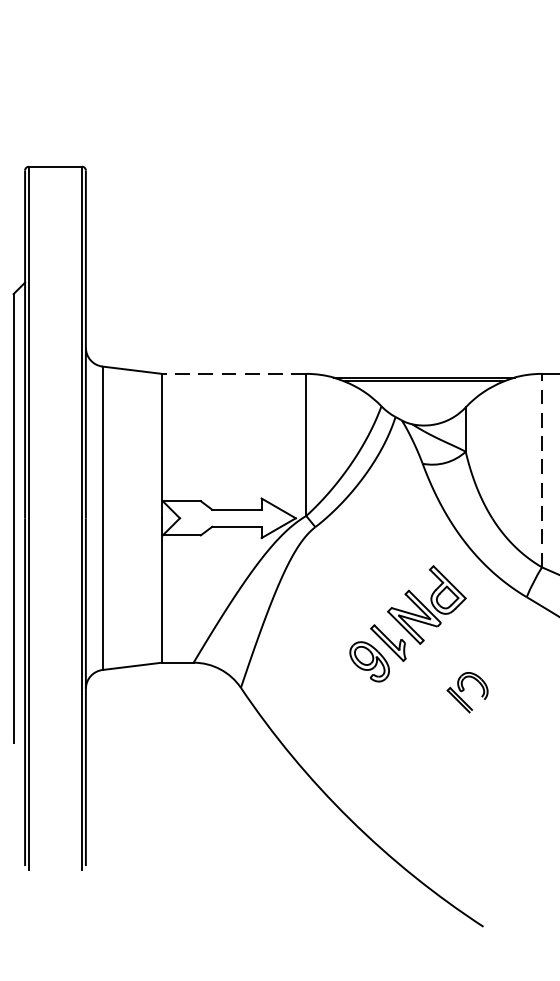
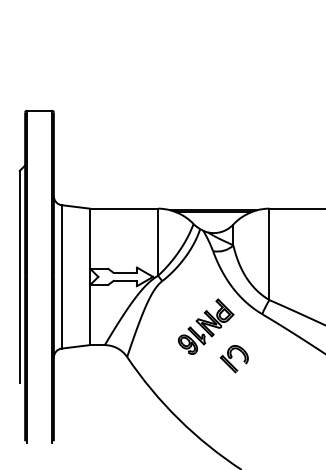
line: (233, 373) -> (123, 208), dashed -> solid
line: (542, 470) -> (269, 254), dashed -> solid
part: (465, 693) -> (233, 359), size x1.43

